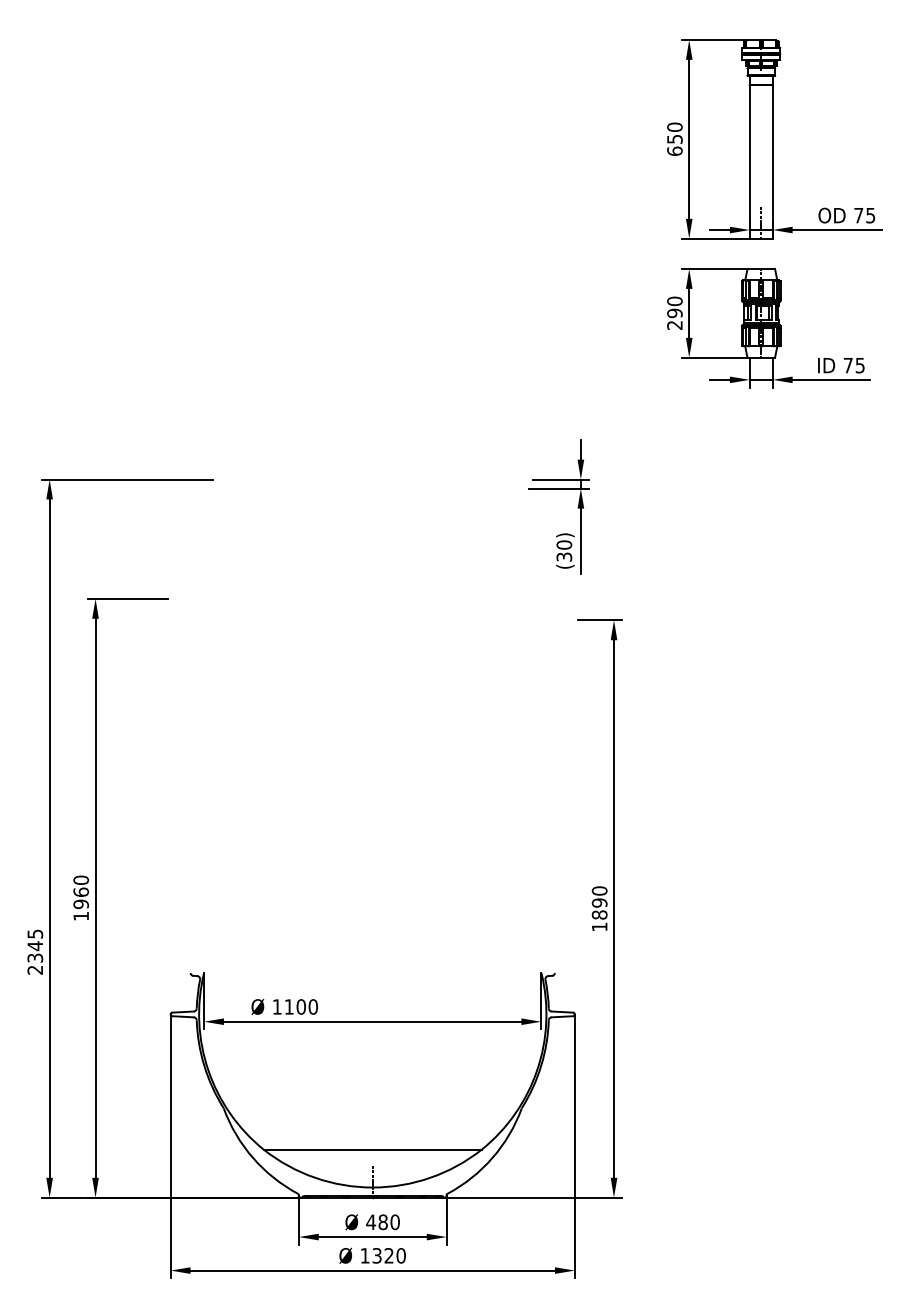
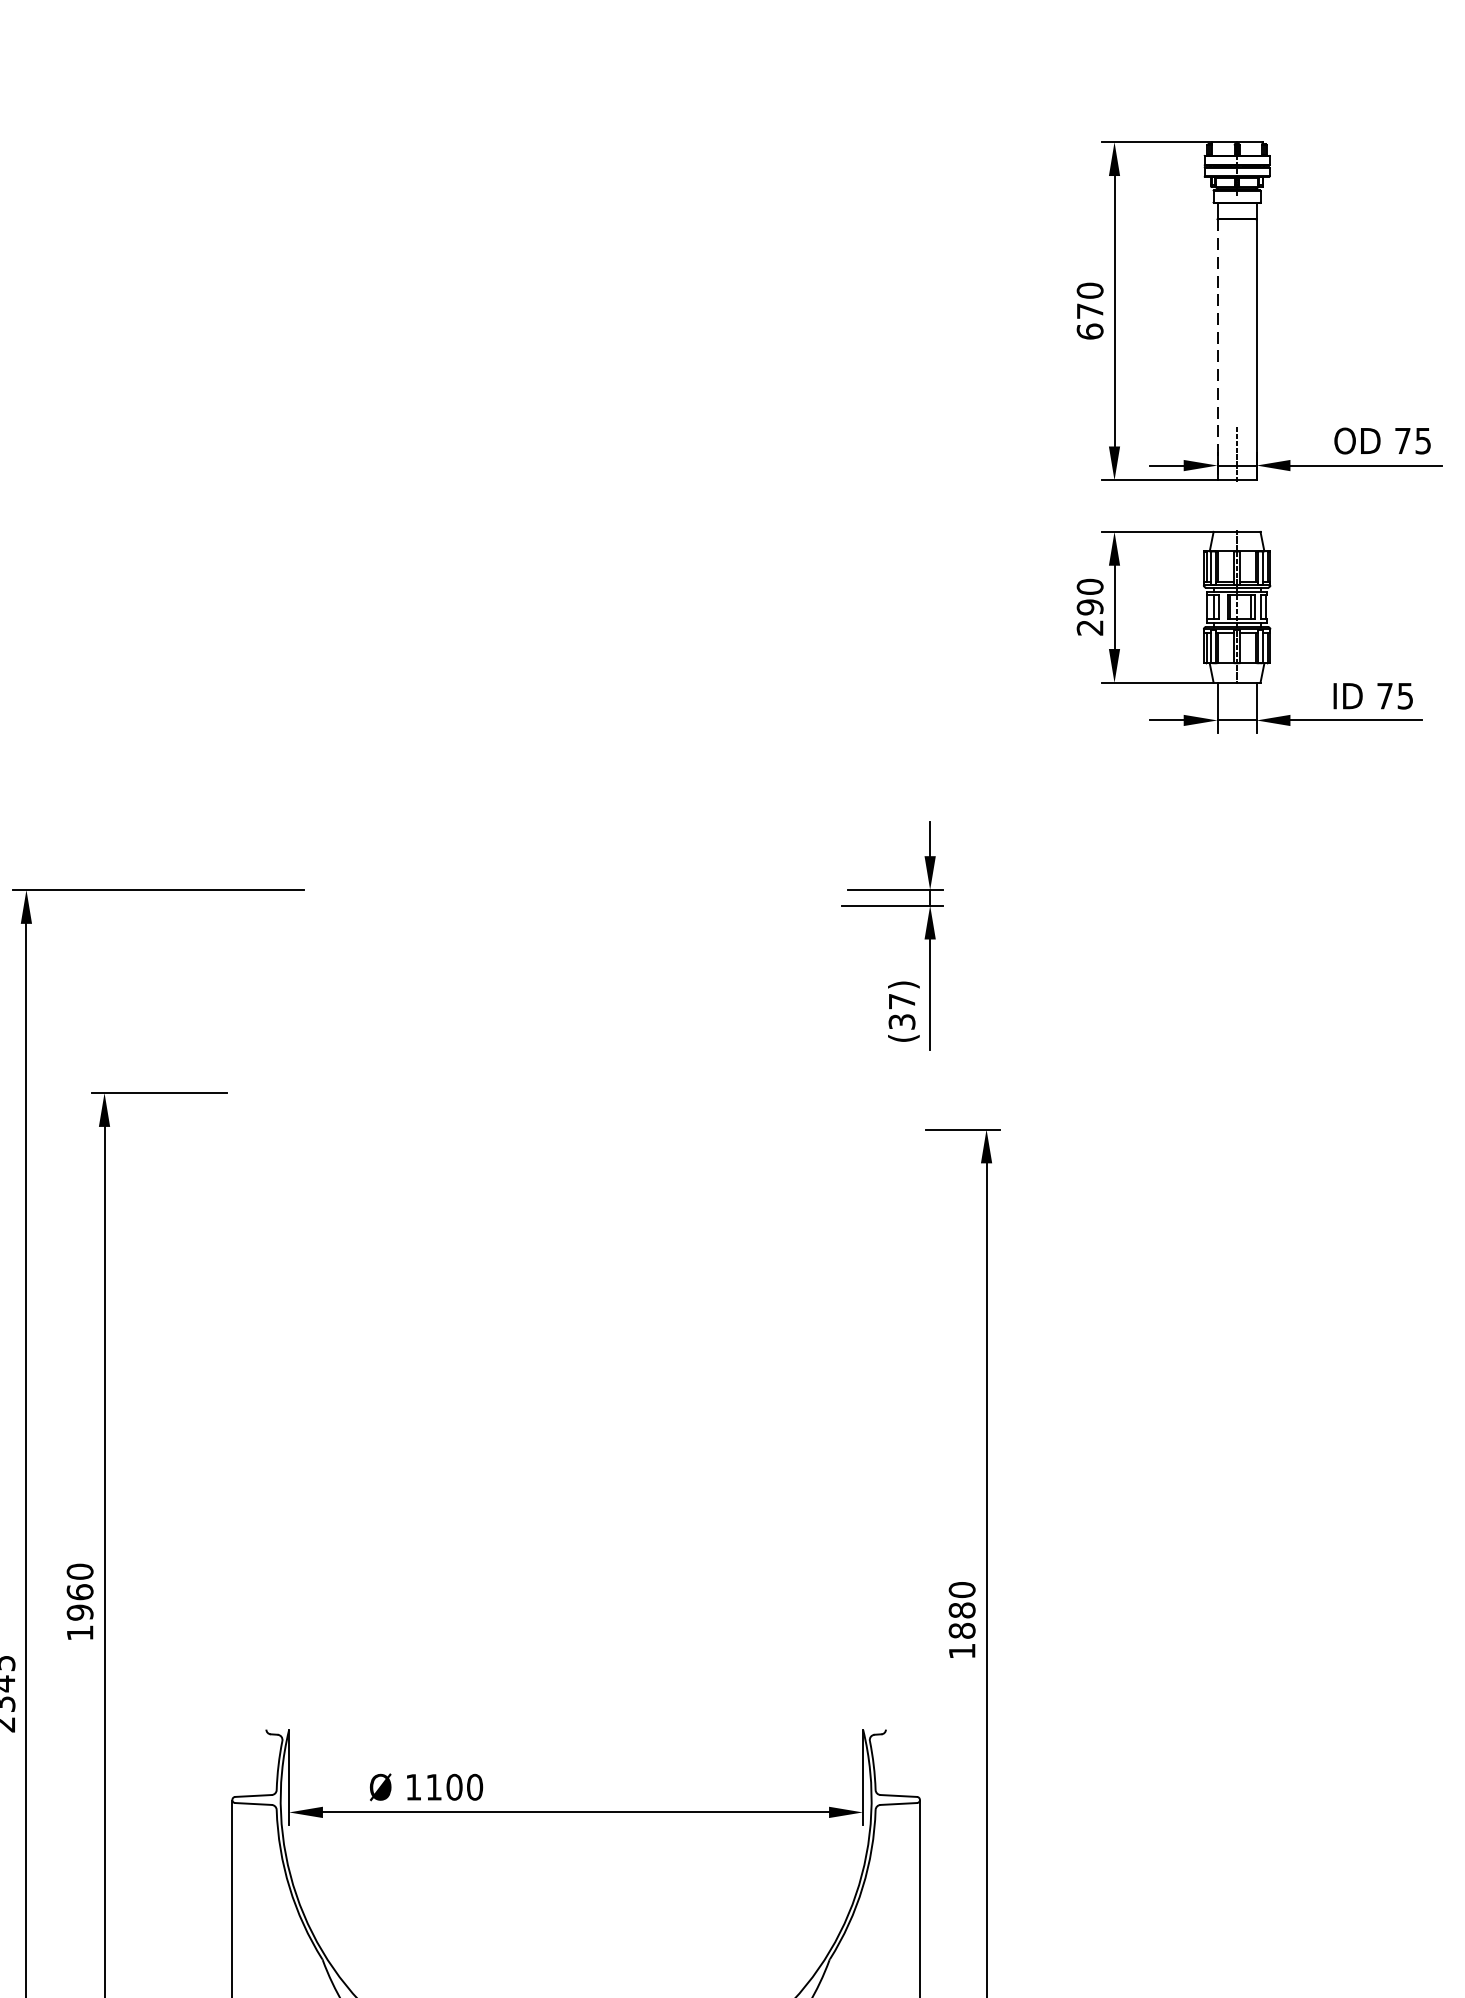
text: (674, 139) -> (1089, 311), 650 -> 670
line: (749, 162) -> (1217, 350), solid -> dashed
text: (564, 544) -> (902, 1000), (30) -> (37)
text: (599, 902) -> (961, 1609), 1890 -> 1880

